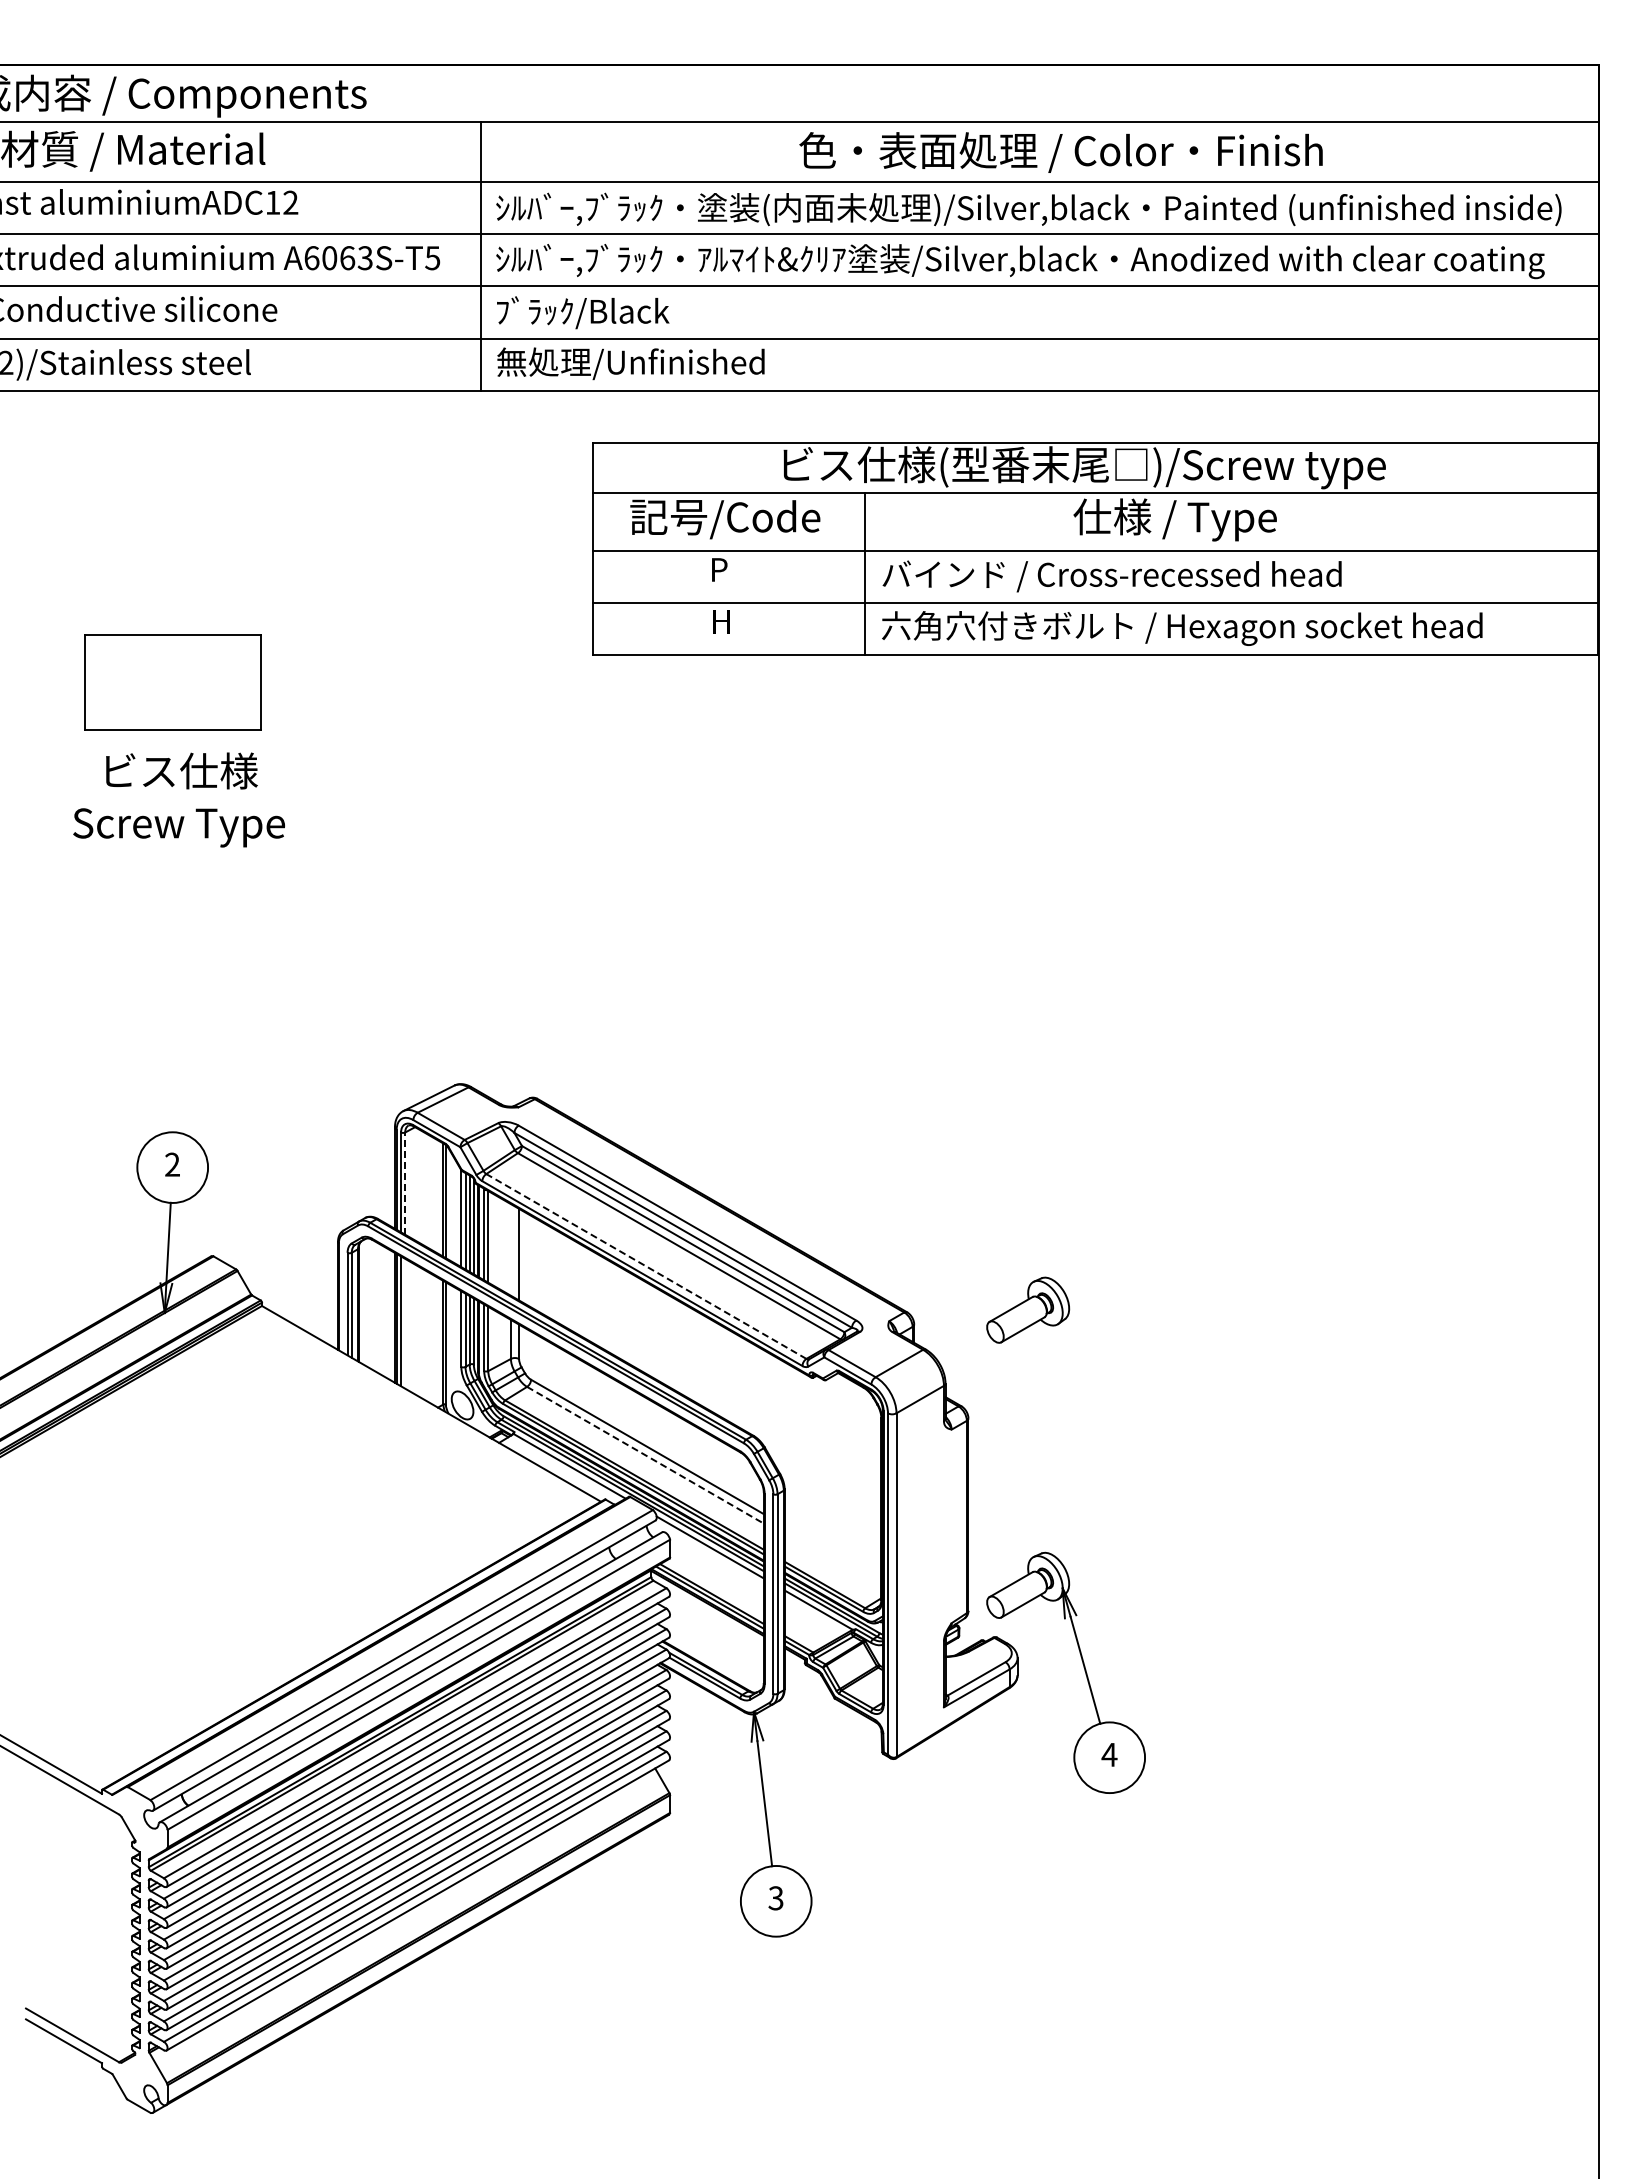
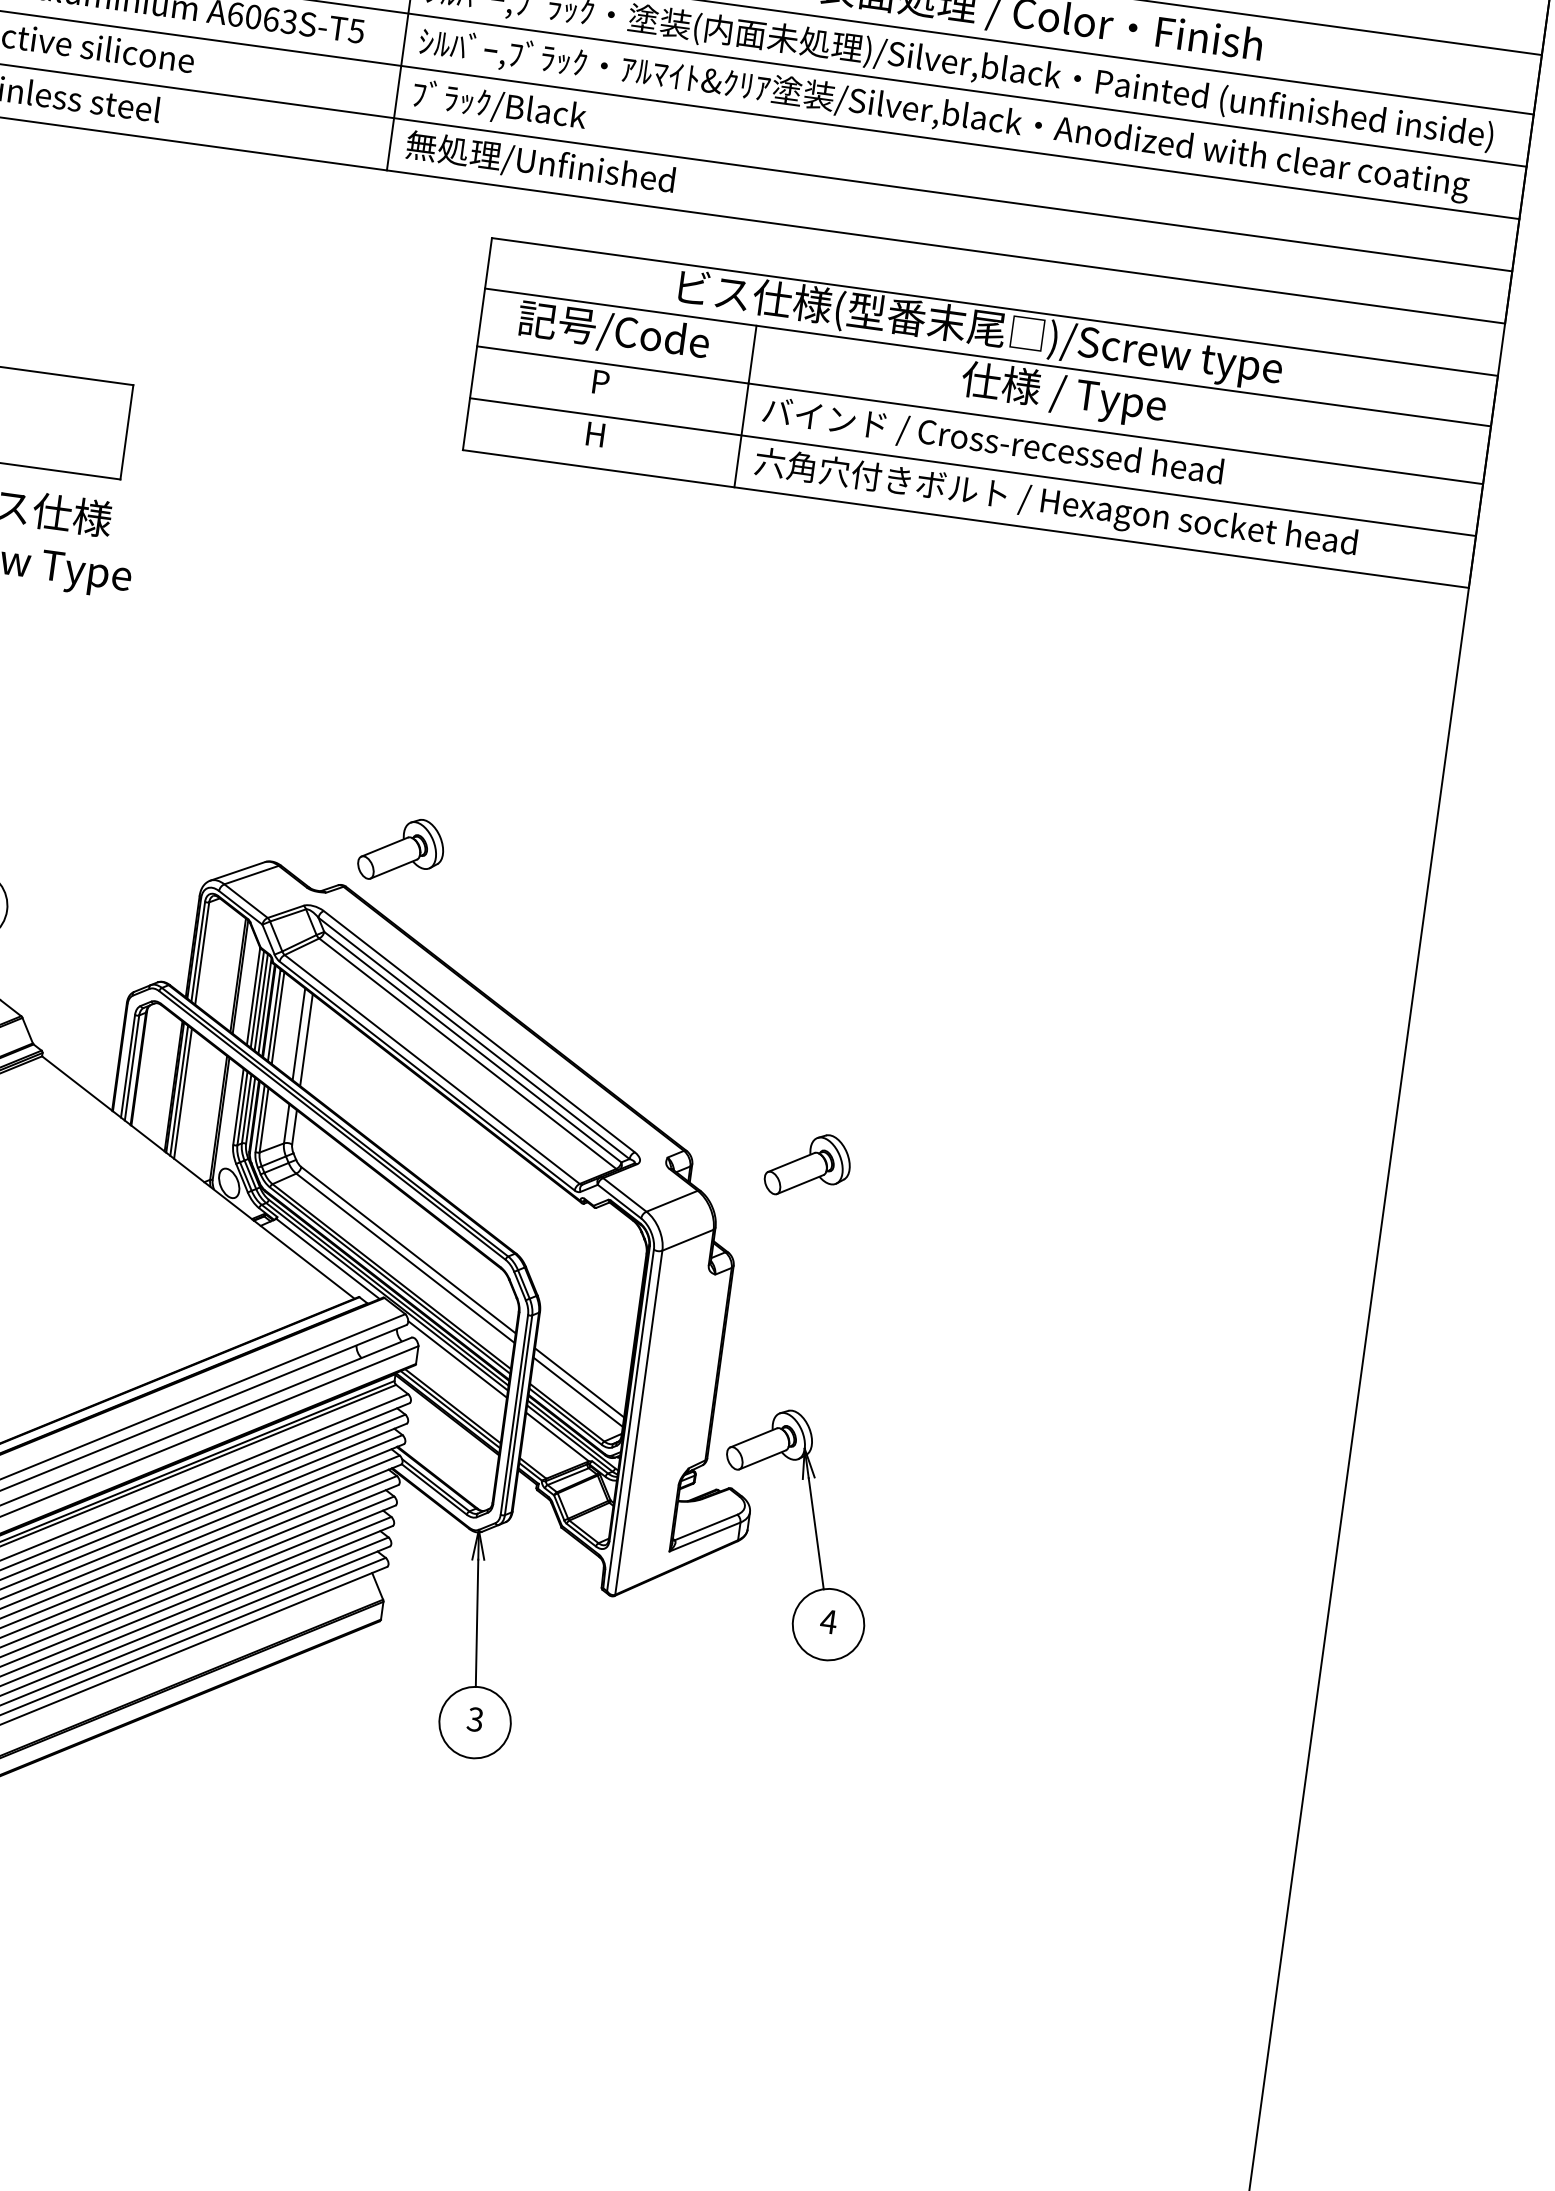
part: (586, 1055) -> (401, 850), added
line: (405, 1183) -> (202, 953), dashed -> solid
line: (510, 1249) -> (298, 1033), added
line: (646, 1266) -> (432, 1069), dashed -> solid
line: (405, 1323) -> (183, 1093), added
line: (645, 1455) -> (405, 1258), dashed -> solid
line: (832, 1553) -> (579, 1382), added
line: (832, 1563) -> (577, 1392), added

